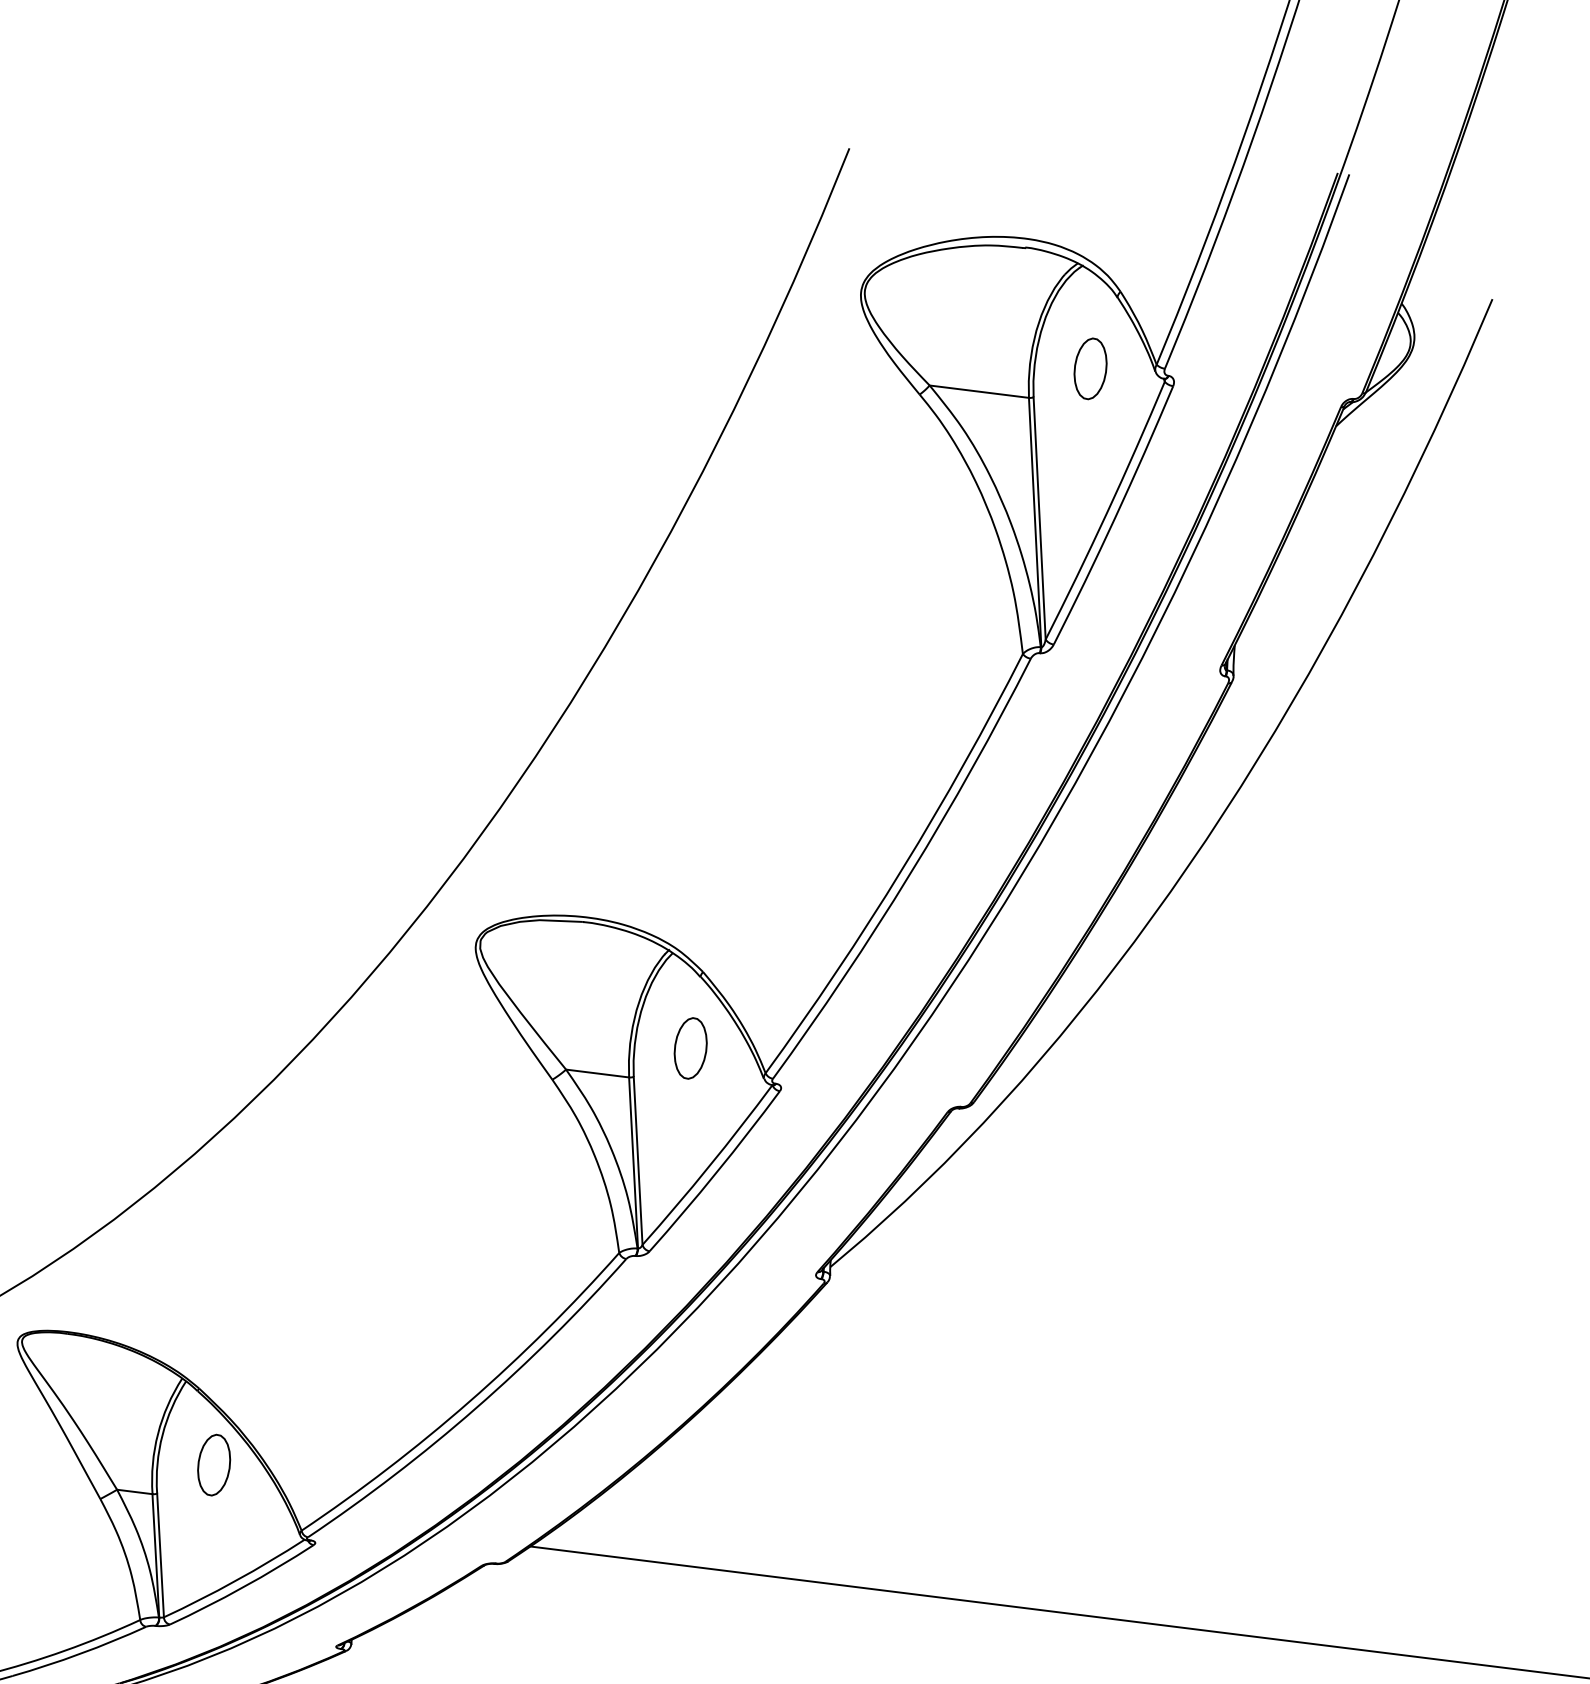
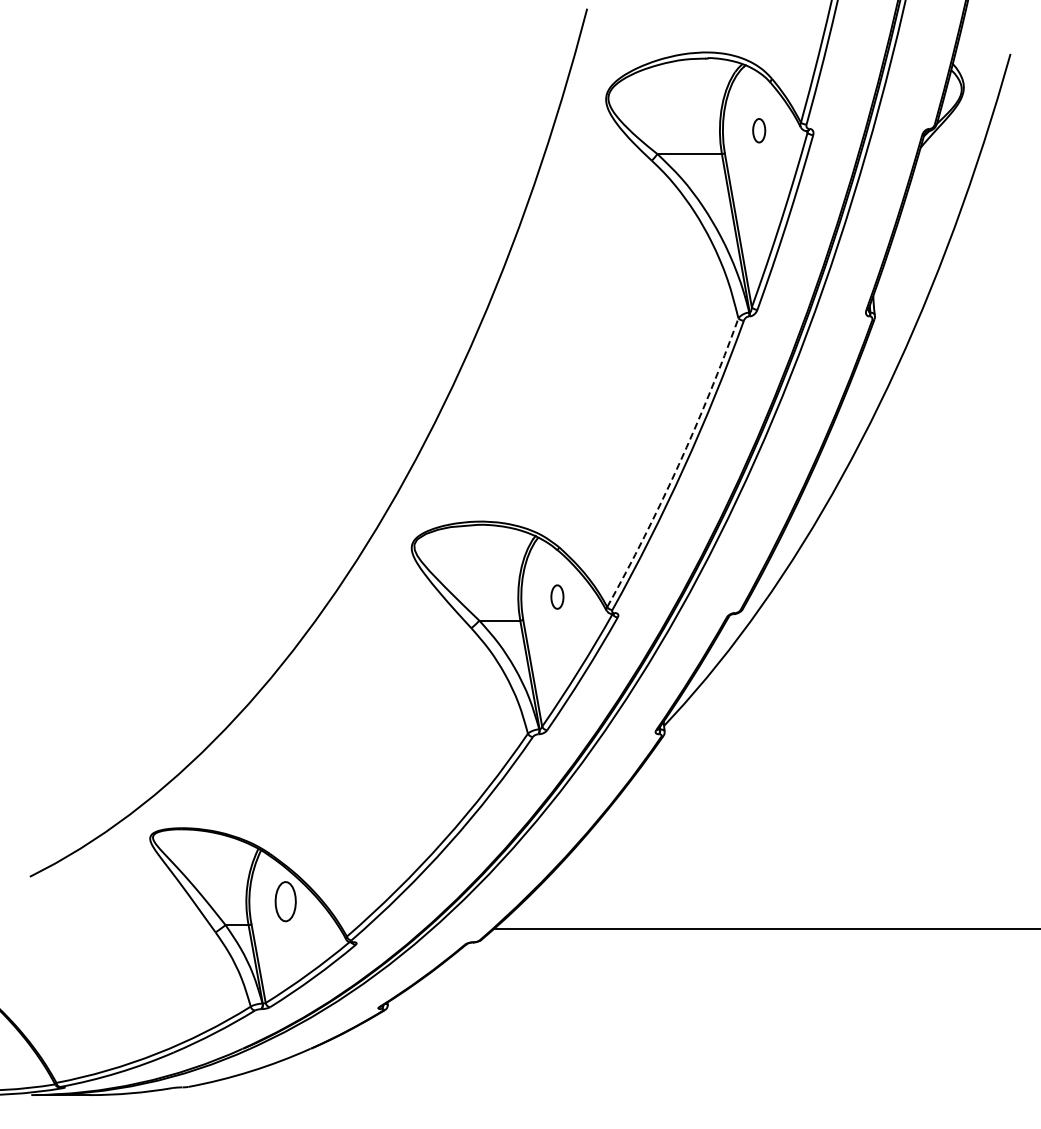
part: (1091, 368) -> (759, 130), size x0.6
arc: (902, 868) -> (678, 465), solid -> dashed
part: (691, 1047) -> (557, 596), size x0.6

